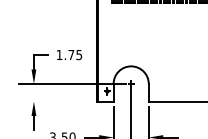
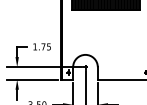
line: (55, 101) -> (32, 79), added

